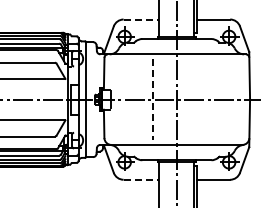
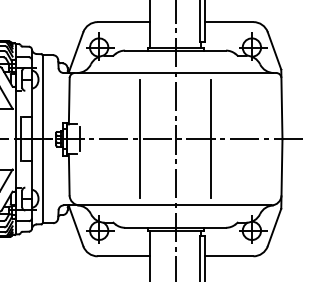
line: (141, 19) -> (123, 22), dashed -> solid
line: (201, 99) -> (211, 138), added
line: (152, 100) -> (139, 140), dashed -> solid
line: (141, 179) -> (123, 255), dashed -> solid

